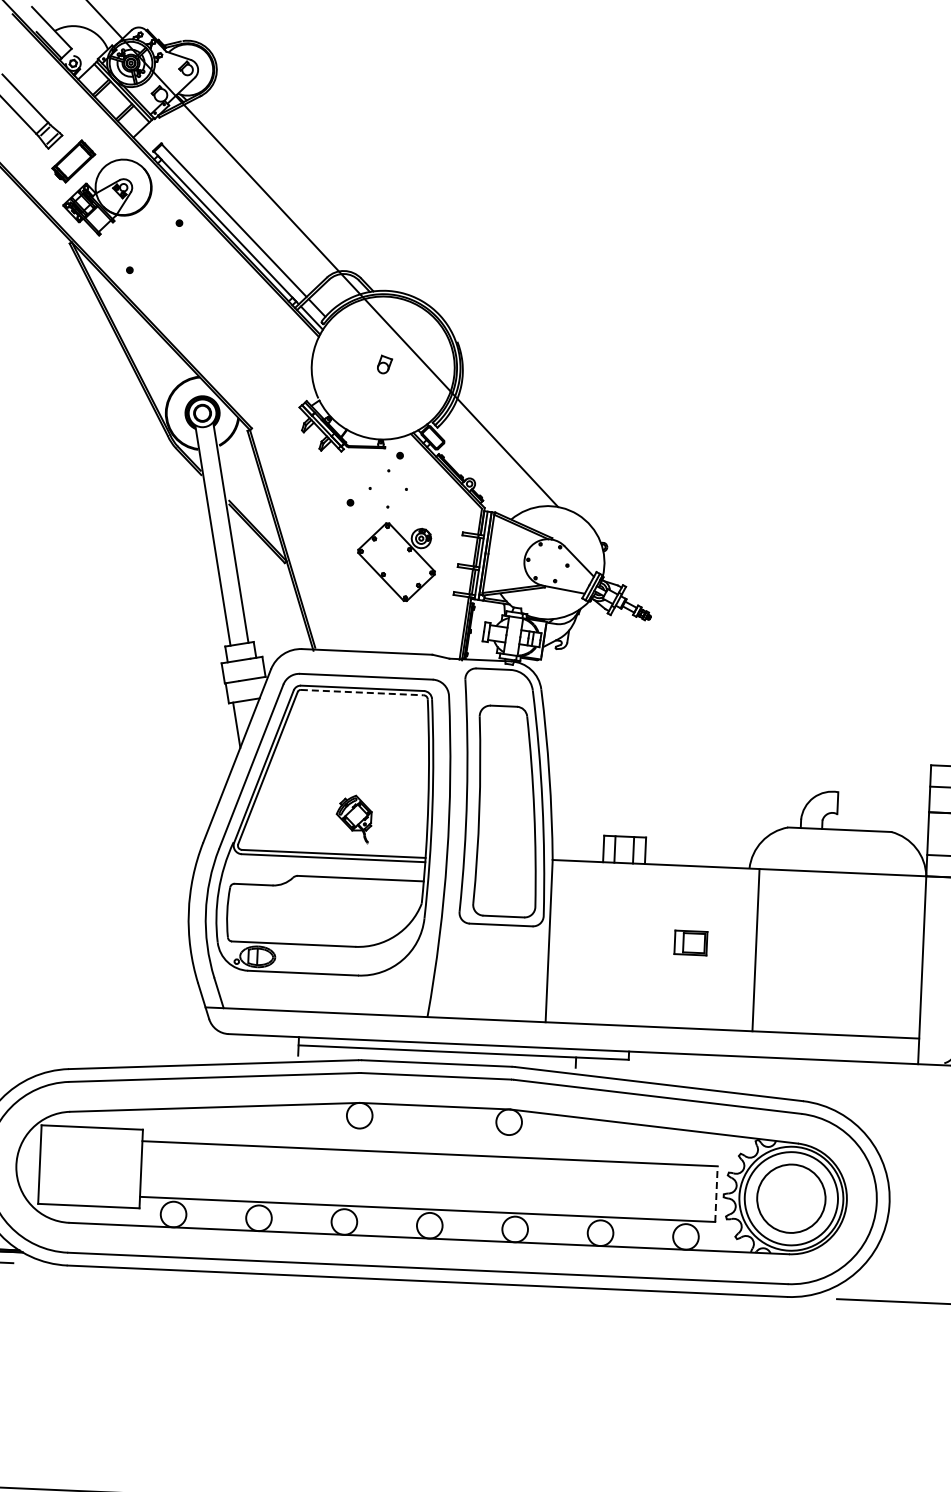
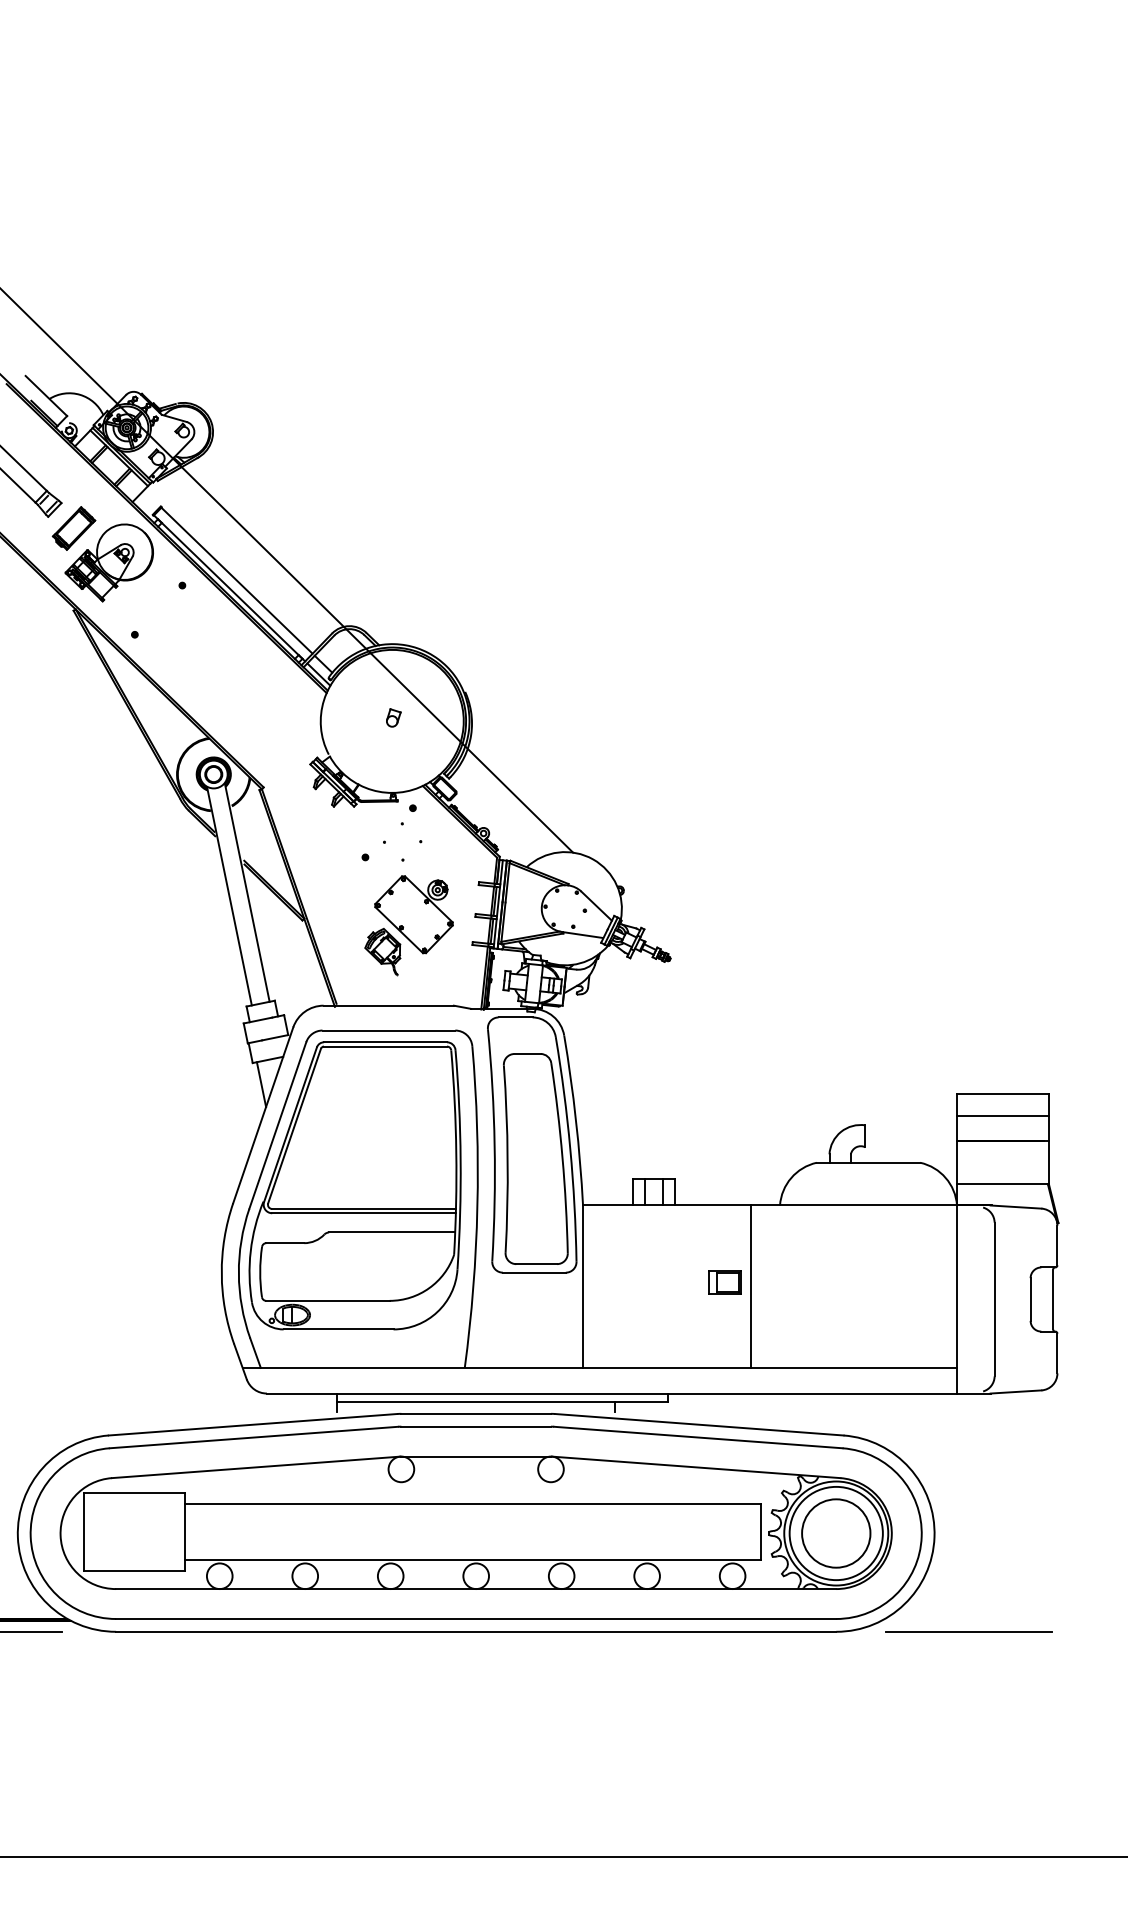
line: (363, 692) -> (386, 1046), dashed -> solid
part: (353, 819) -> (382, 952), moved
line: (756, 949) -> (751, 1286), moved
line: (716, 1194) -> (761, 1532), dashed -> solid

